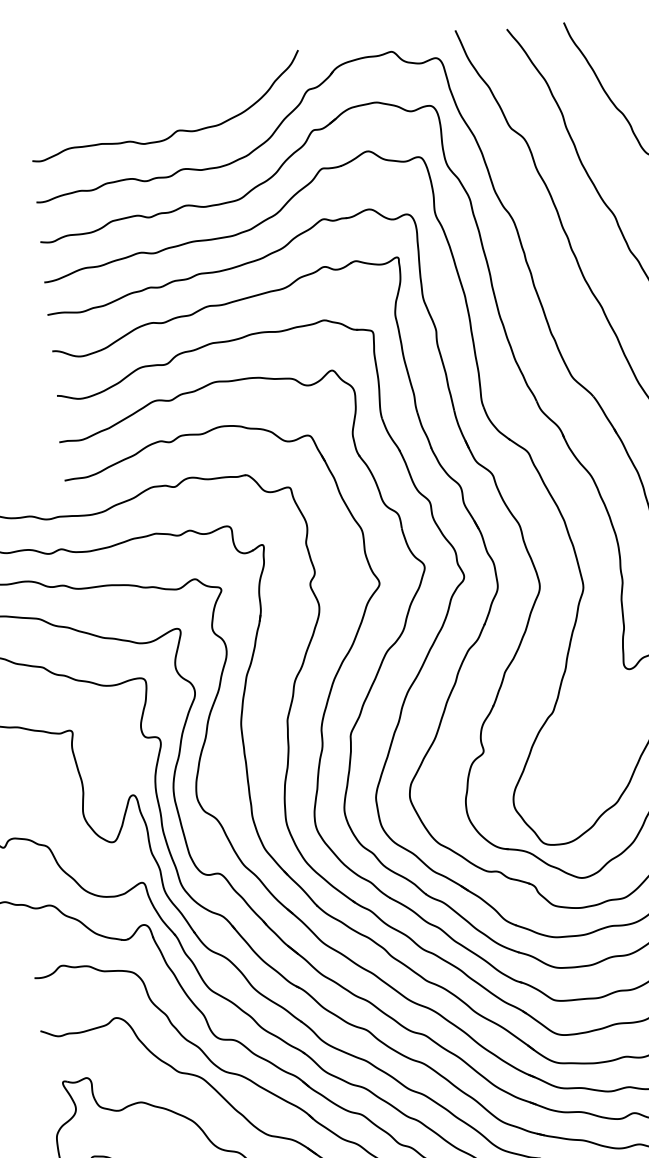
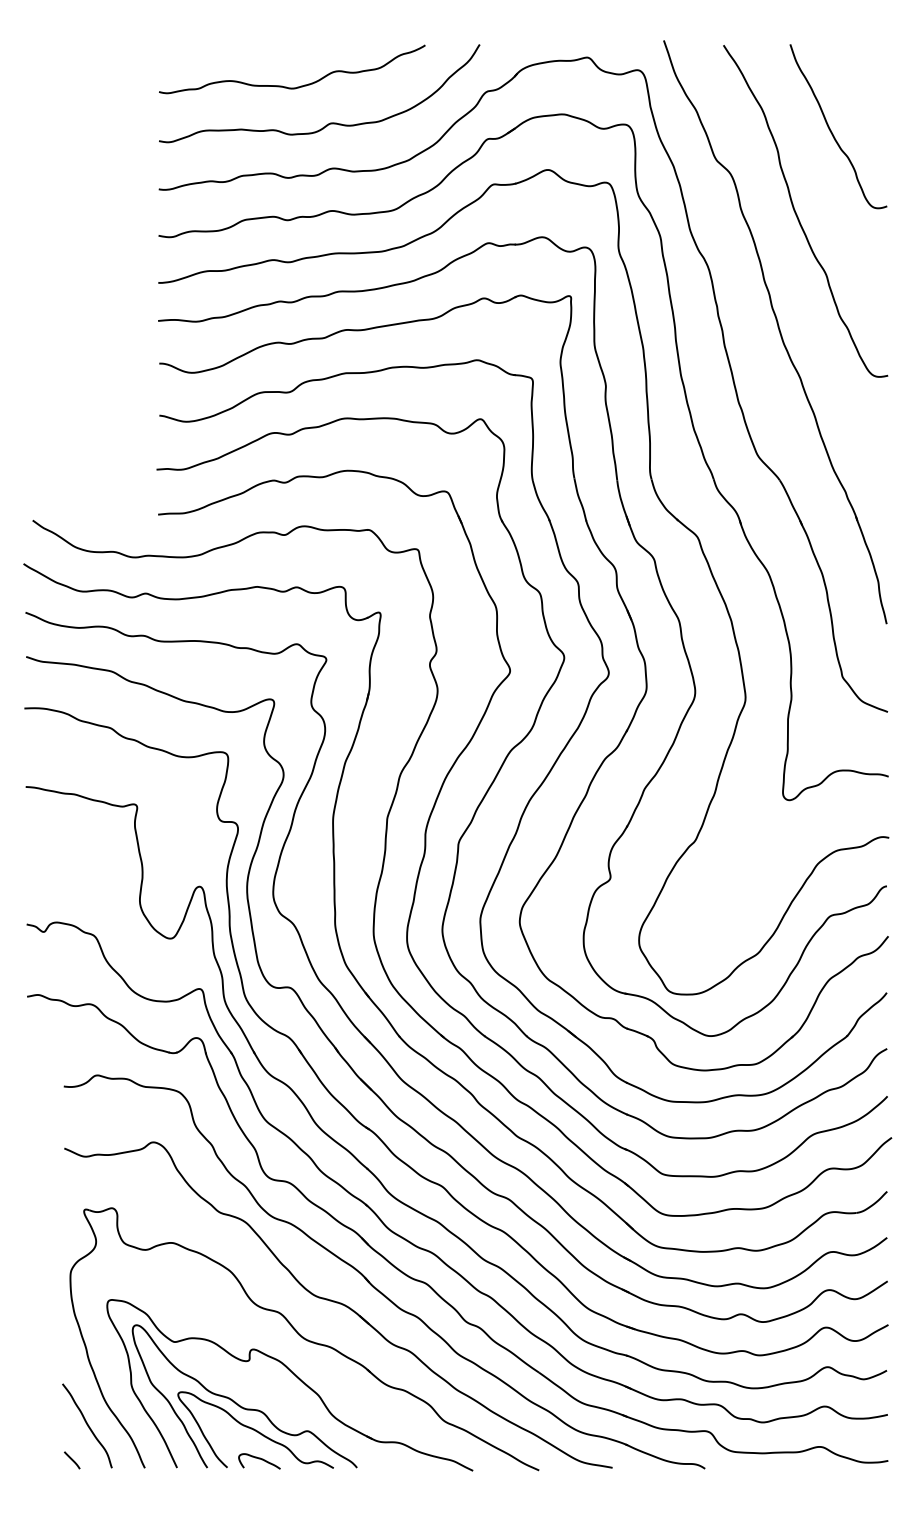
curve: (146, 102) -> (297, 86), added

